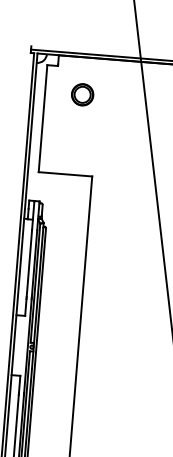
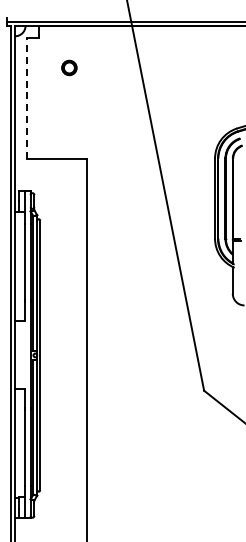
part: (82, 94) -> (69, 67), size x0.6
line: (43, 118) -> (27, 97), solid -> dashed

